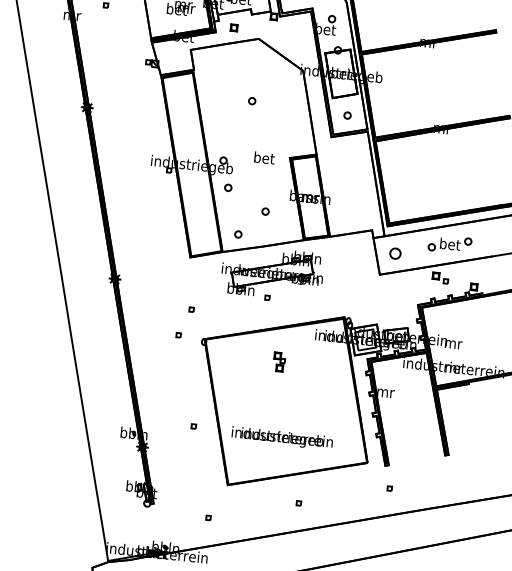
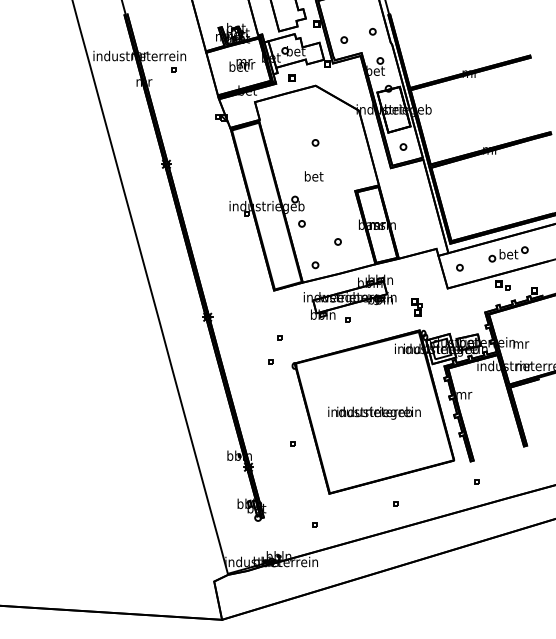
text: (264, 158) -> (314, 176), moved
part: (395, 253) -> (459, 267), size x0.62
part: (279, 362) -> (416, 307), moved
text: (282, 437) -> (374, 412), moved

